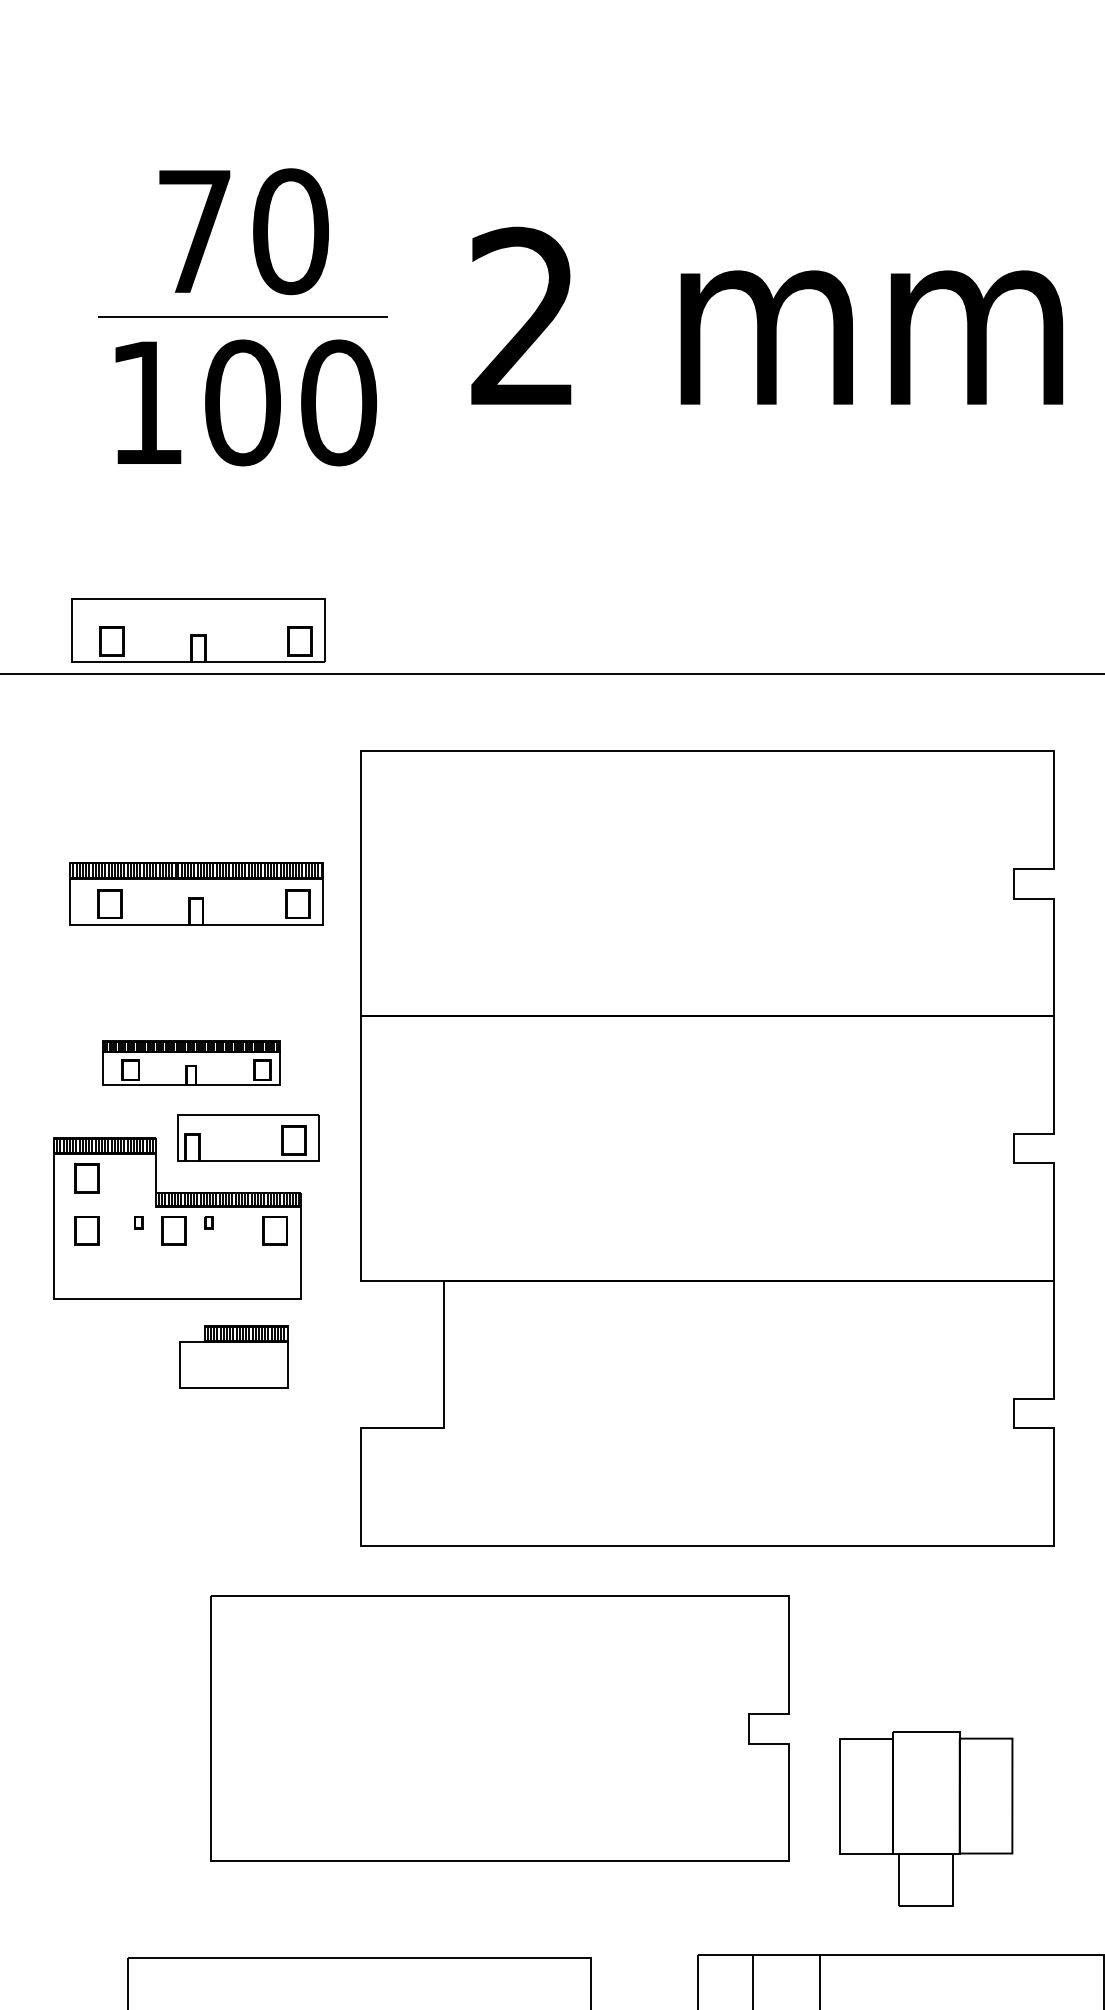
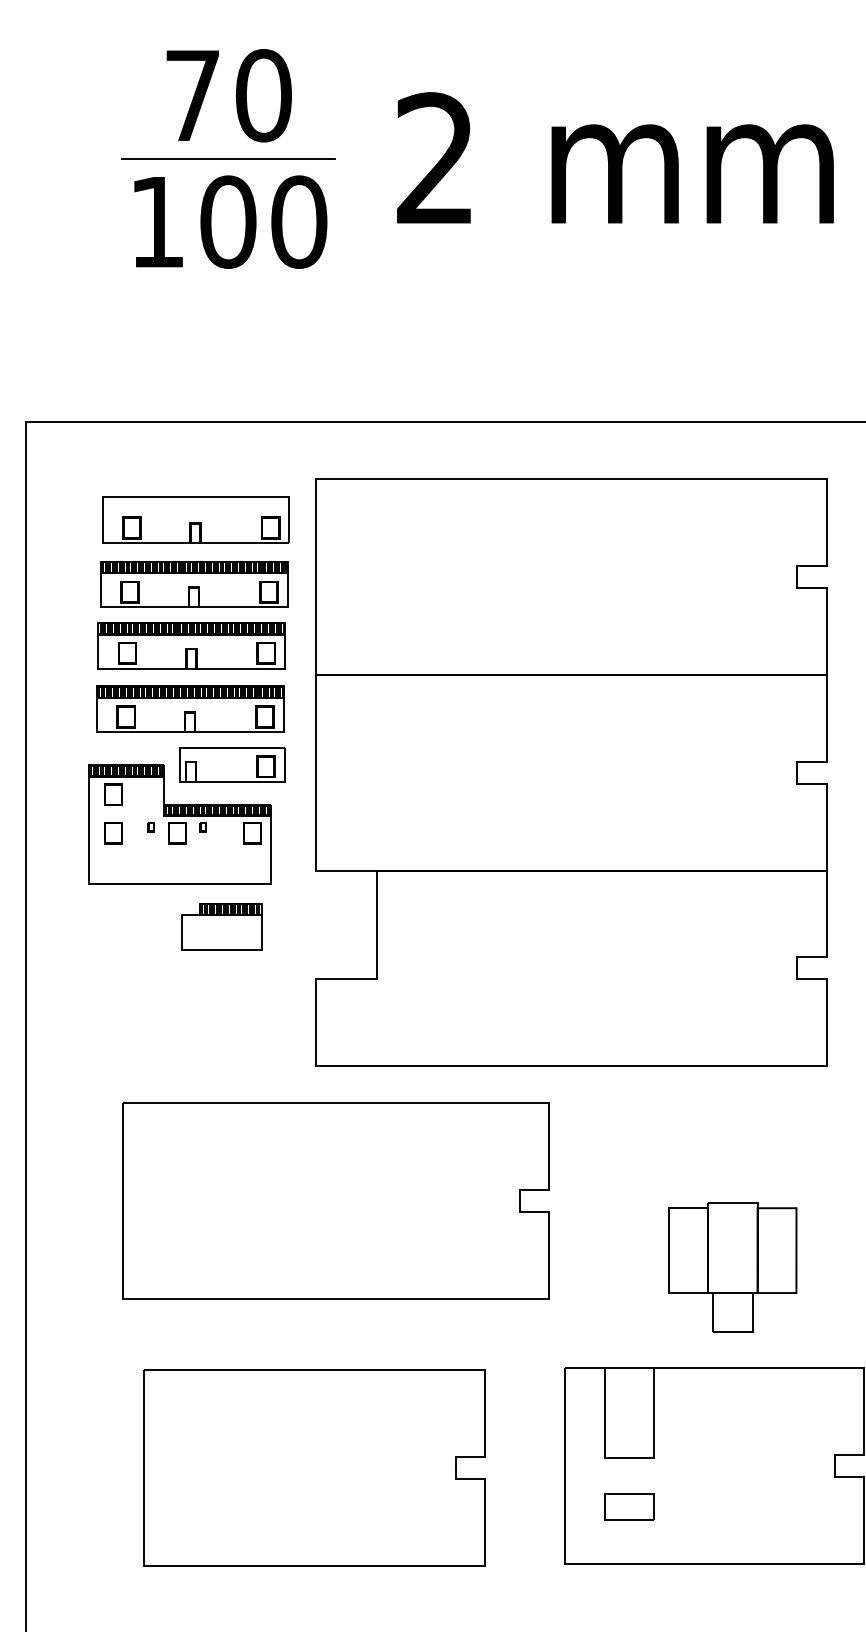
part: (198, 629) -> (195, 519), moved
part: (192, 976) -> (191, 645), added
part: (191, 1061) -> (190, 708), size x1.43
part: (499, 1728) -> (335, 1200), moved

